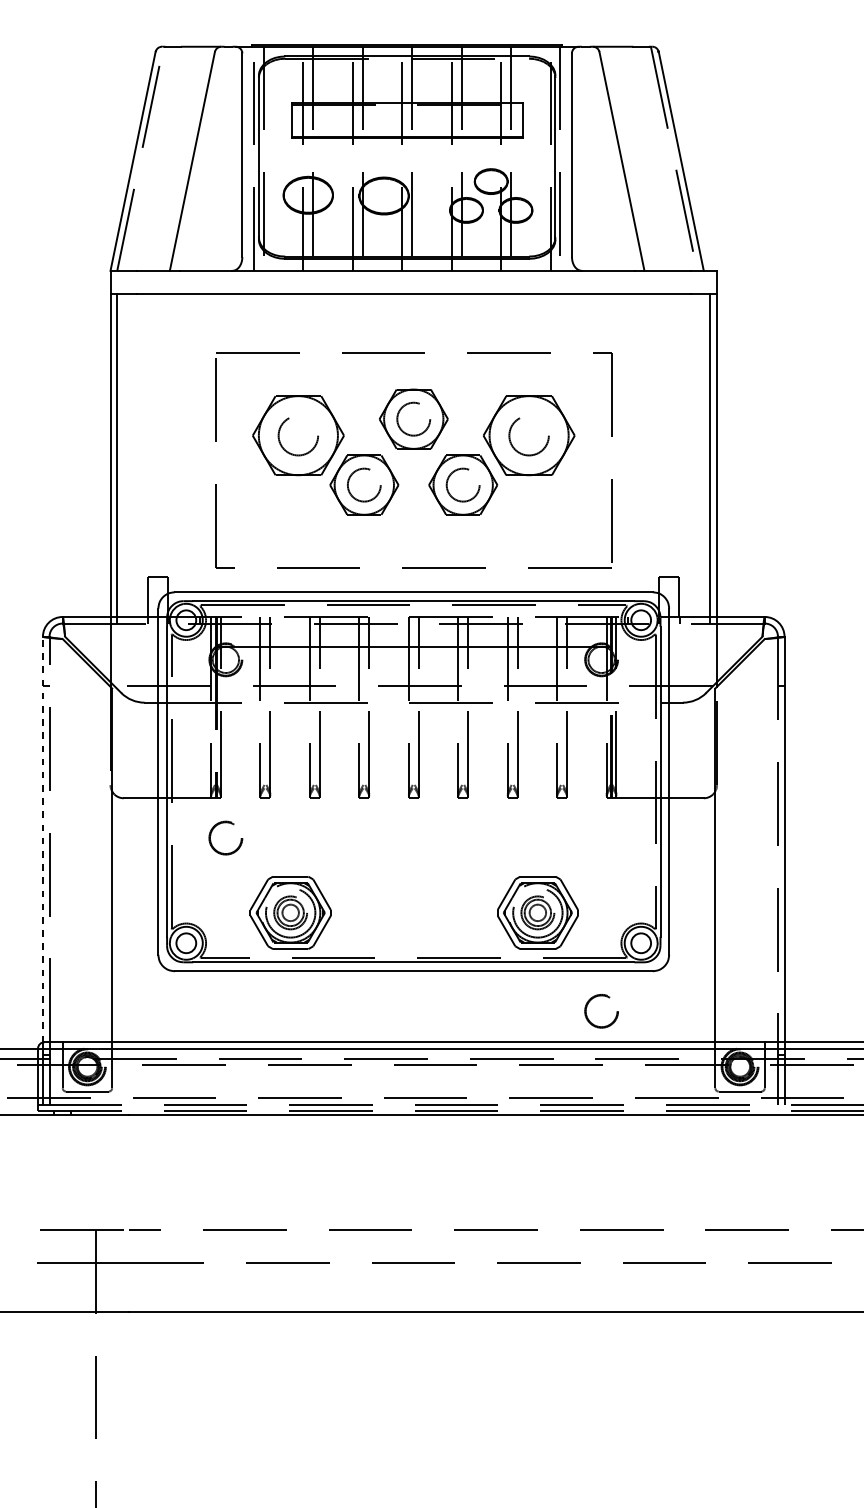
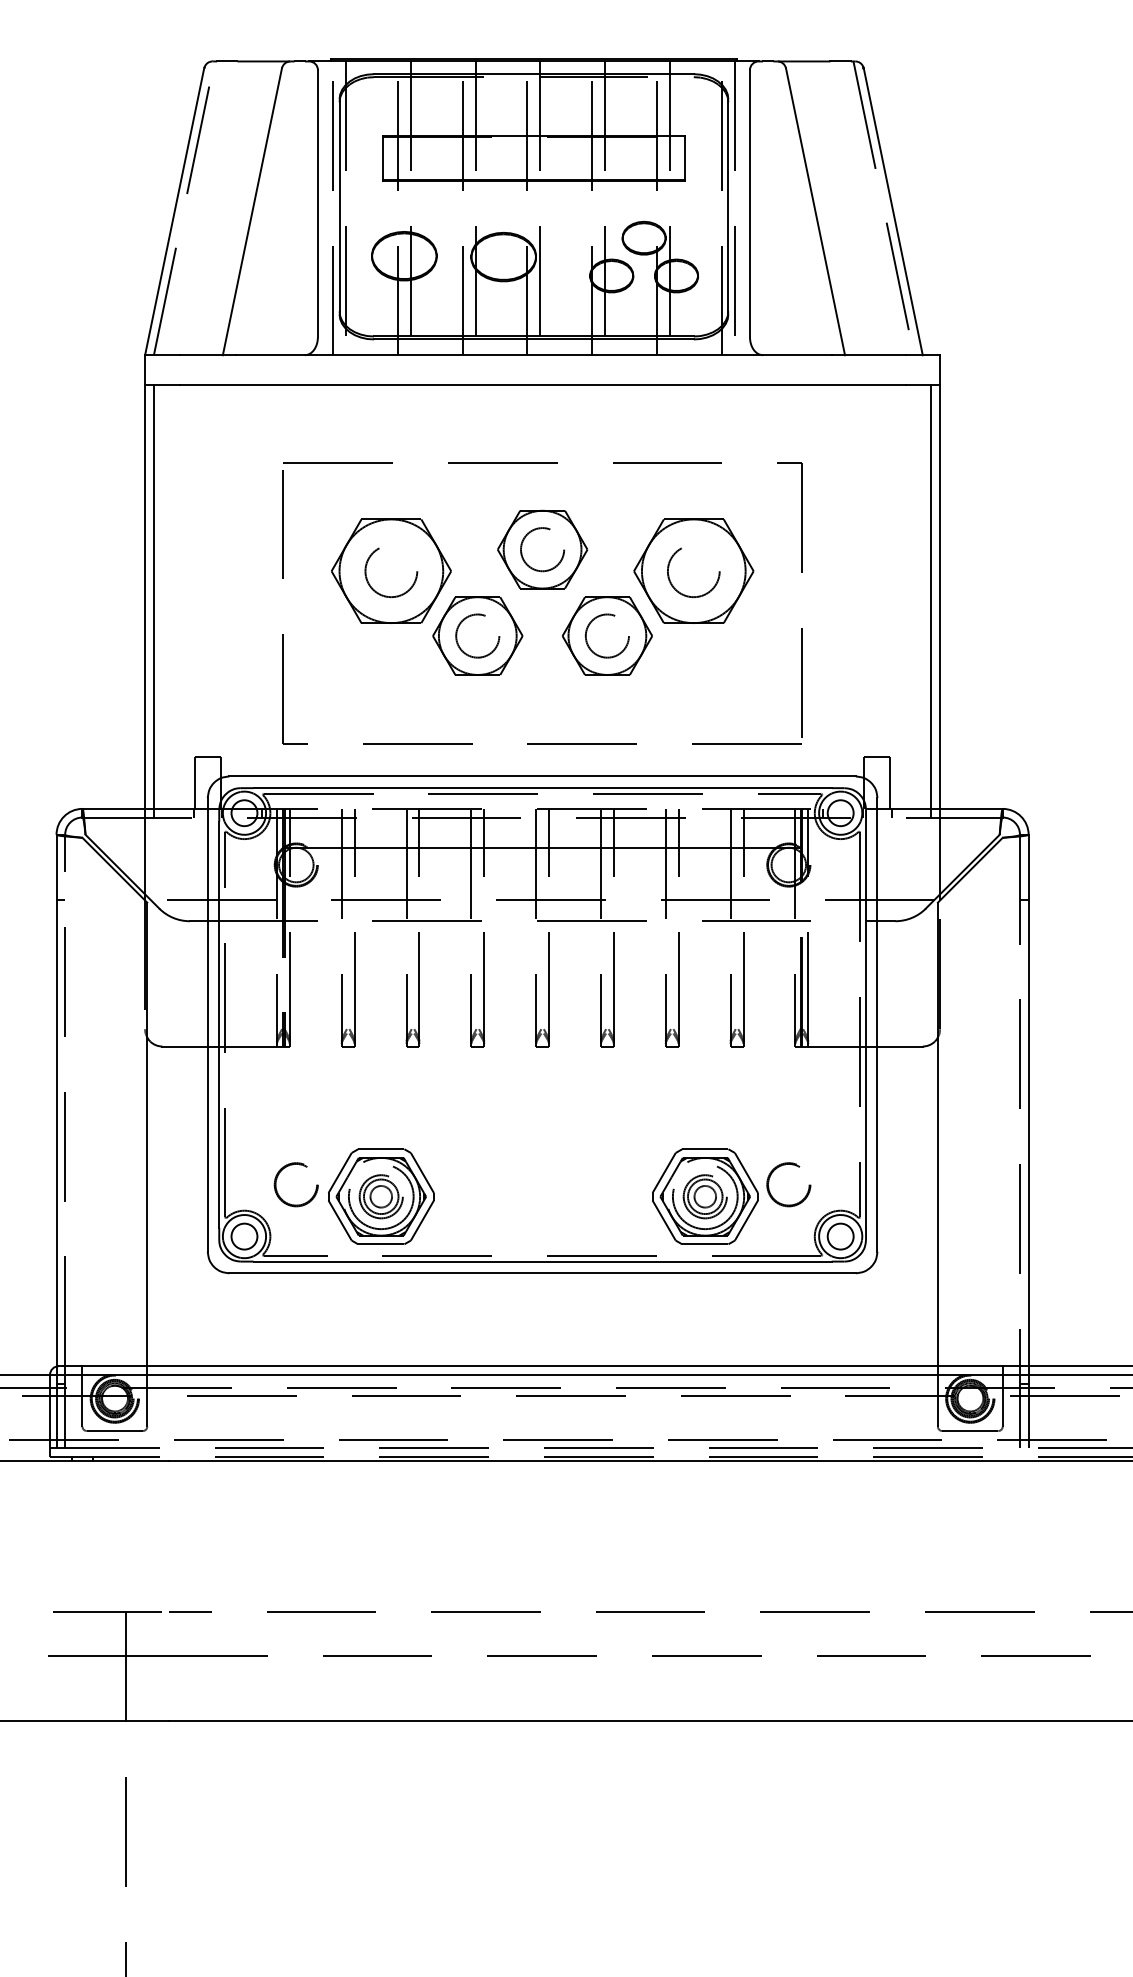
part: (211, 834) -> (277, 1179), moved
line: (42, 839) -> (56, 1100), dashed -> solid
part: (591, 1000) -> (775, 1170), moved

